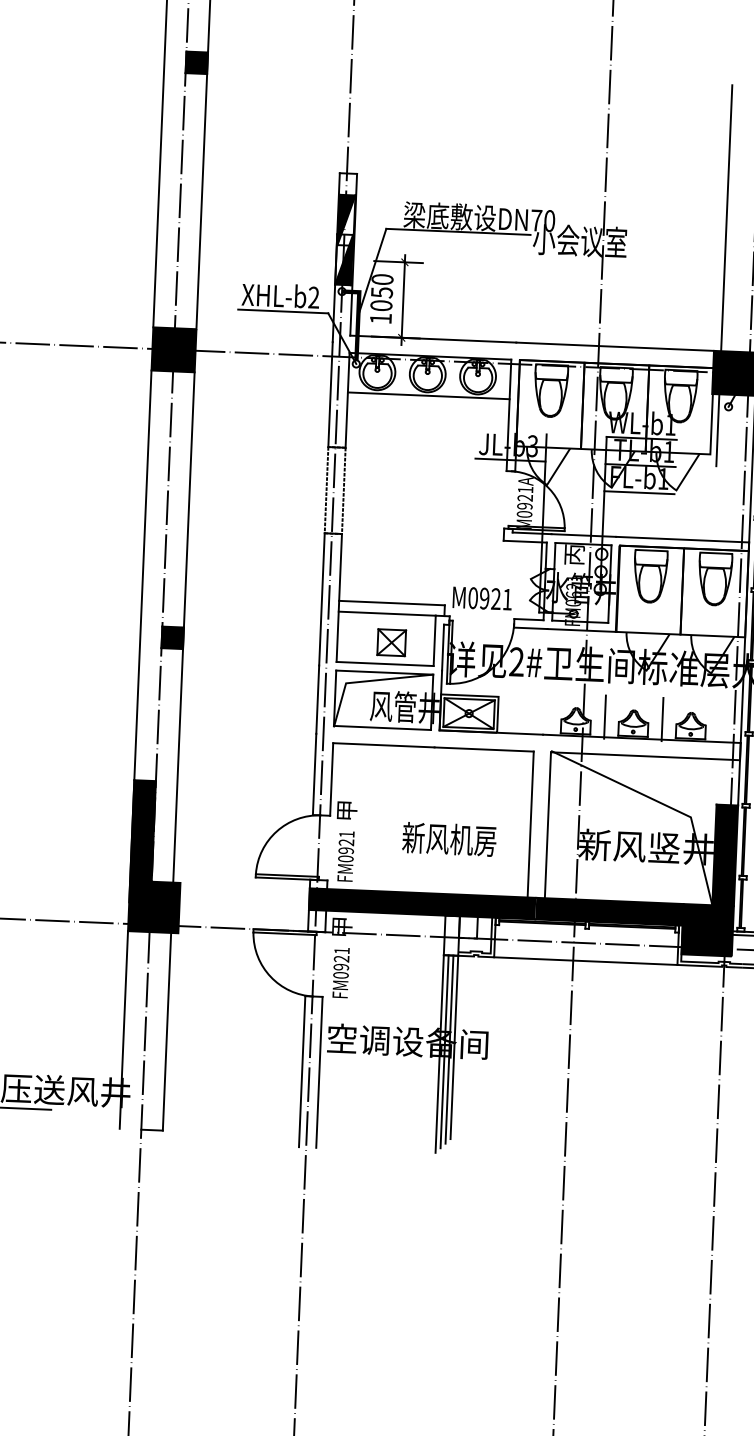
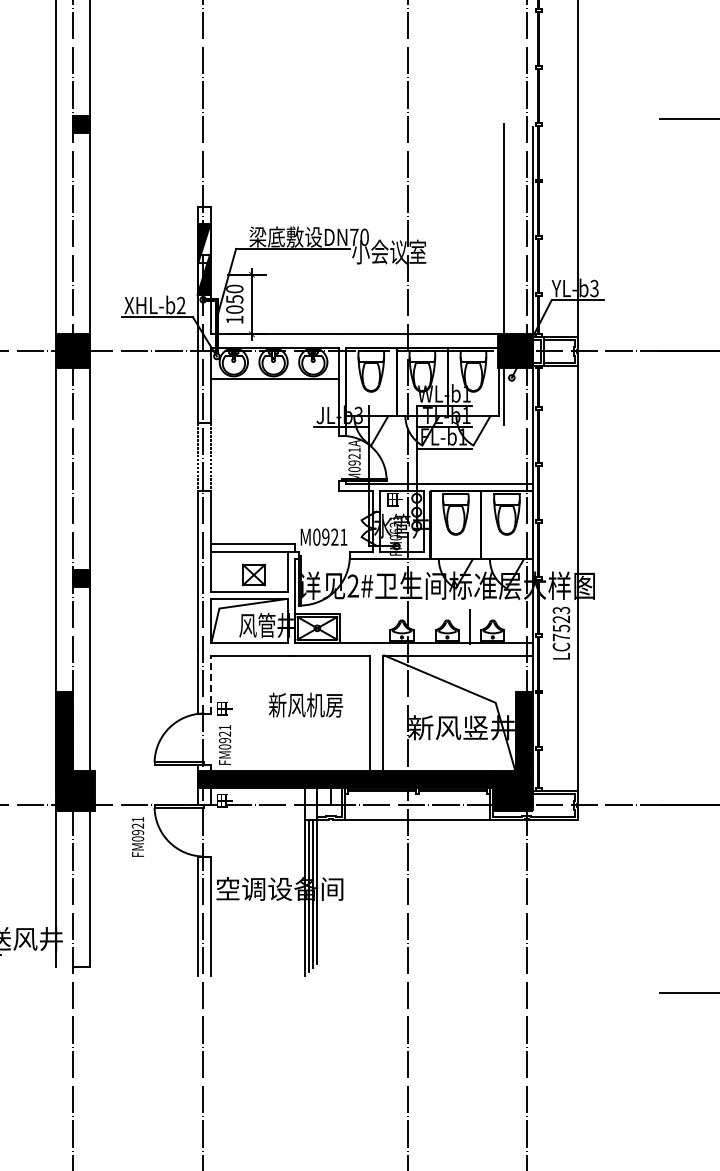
text: (574, 554) -> (395, 499), 丙 -> 甲
line: (604, 716) -> (424, 626), removed
line: (332, 779) -> (211, 684), solid -> dashed
text: (450, 838) -> (306, 704), moved
text: (340, 972) -> (137, 836), moved

